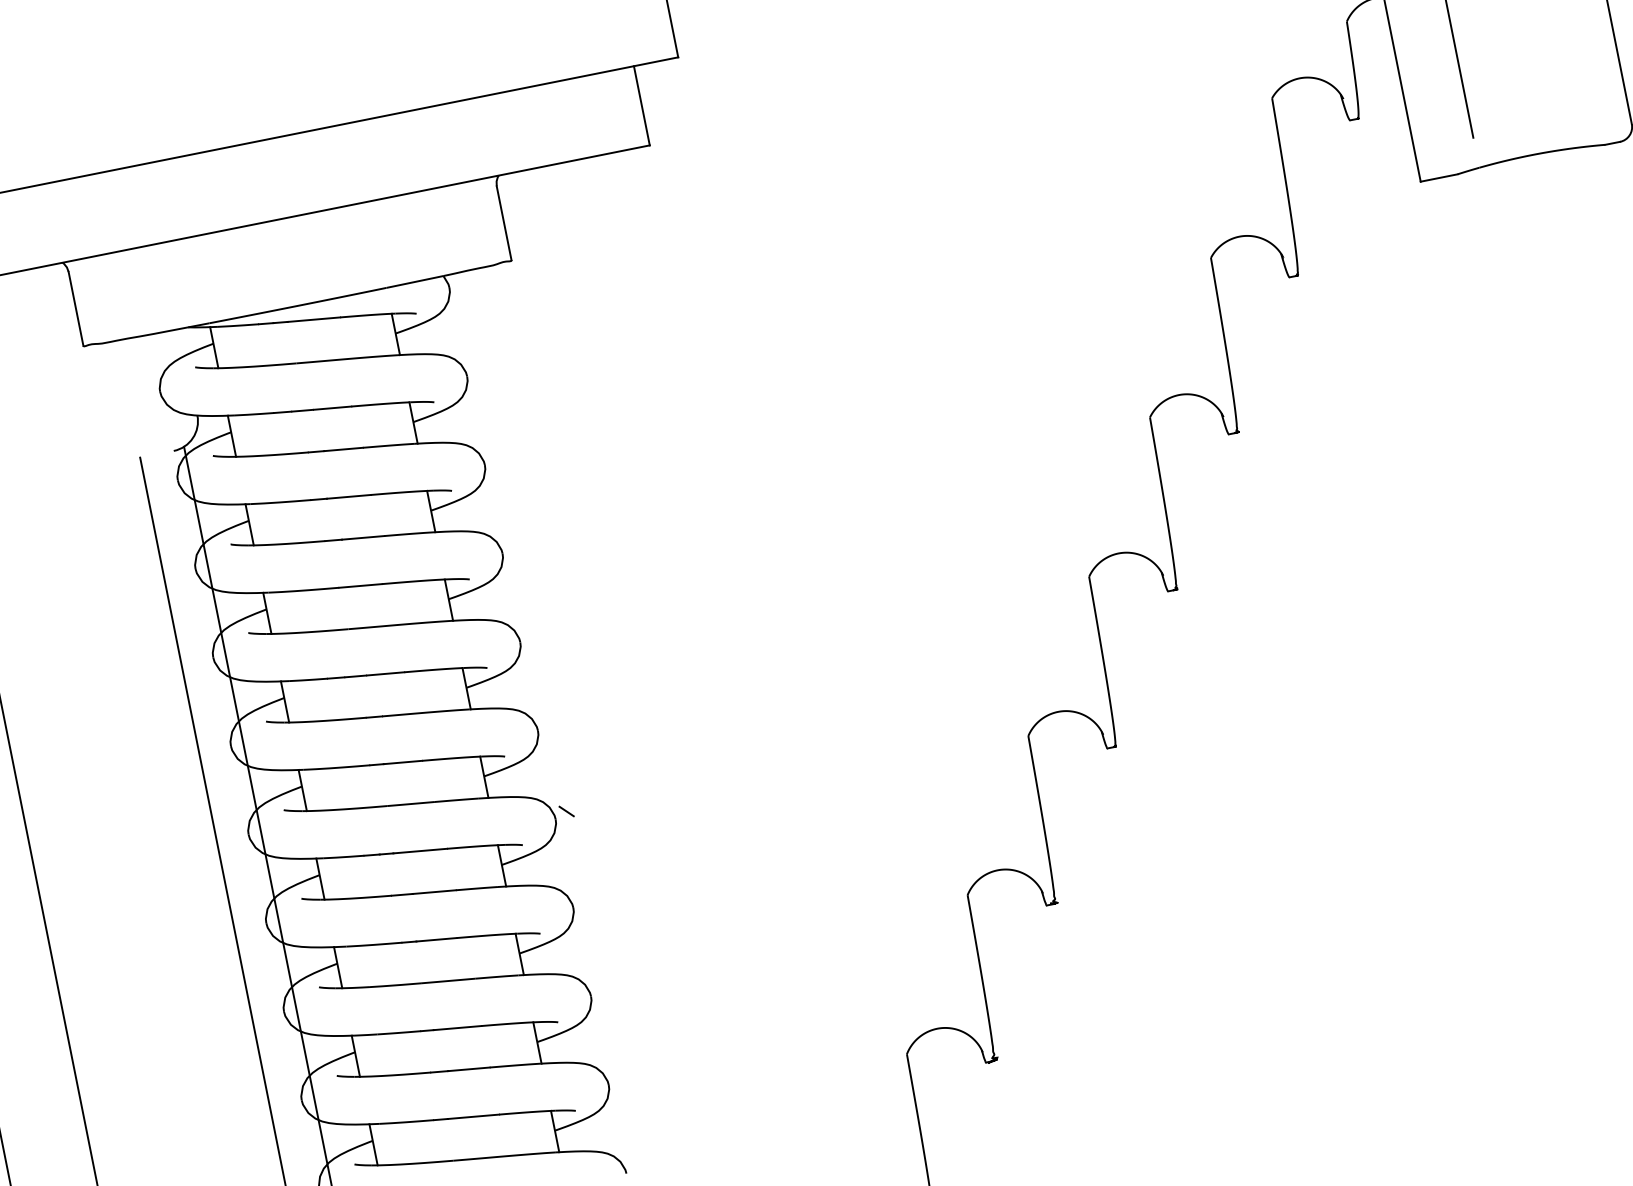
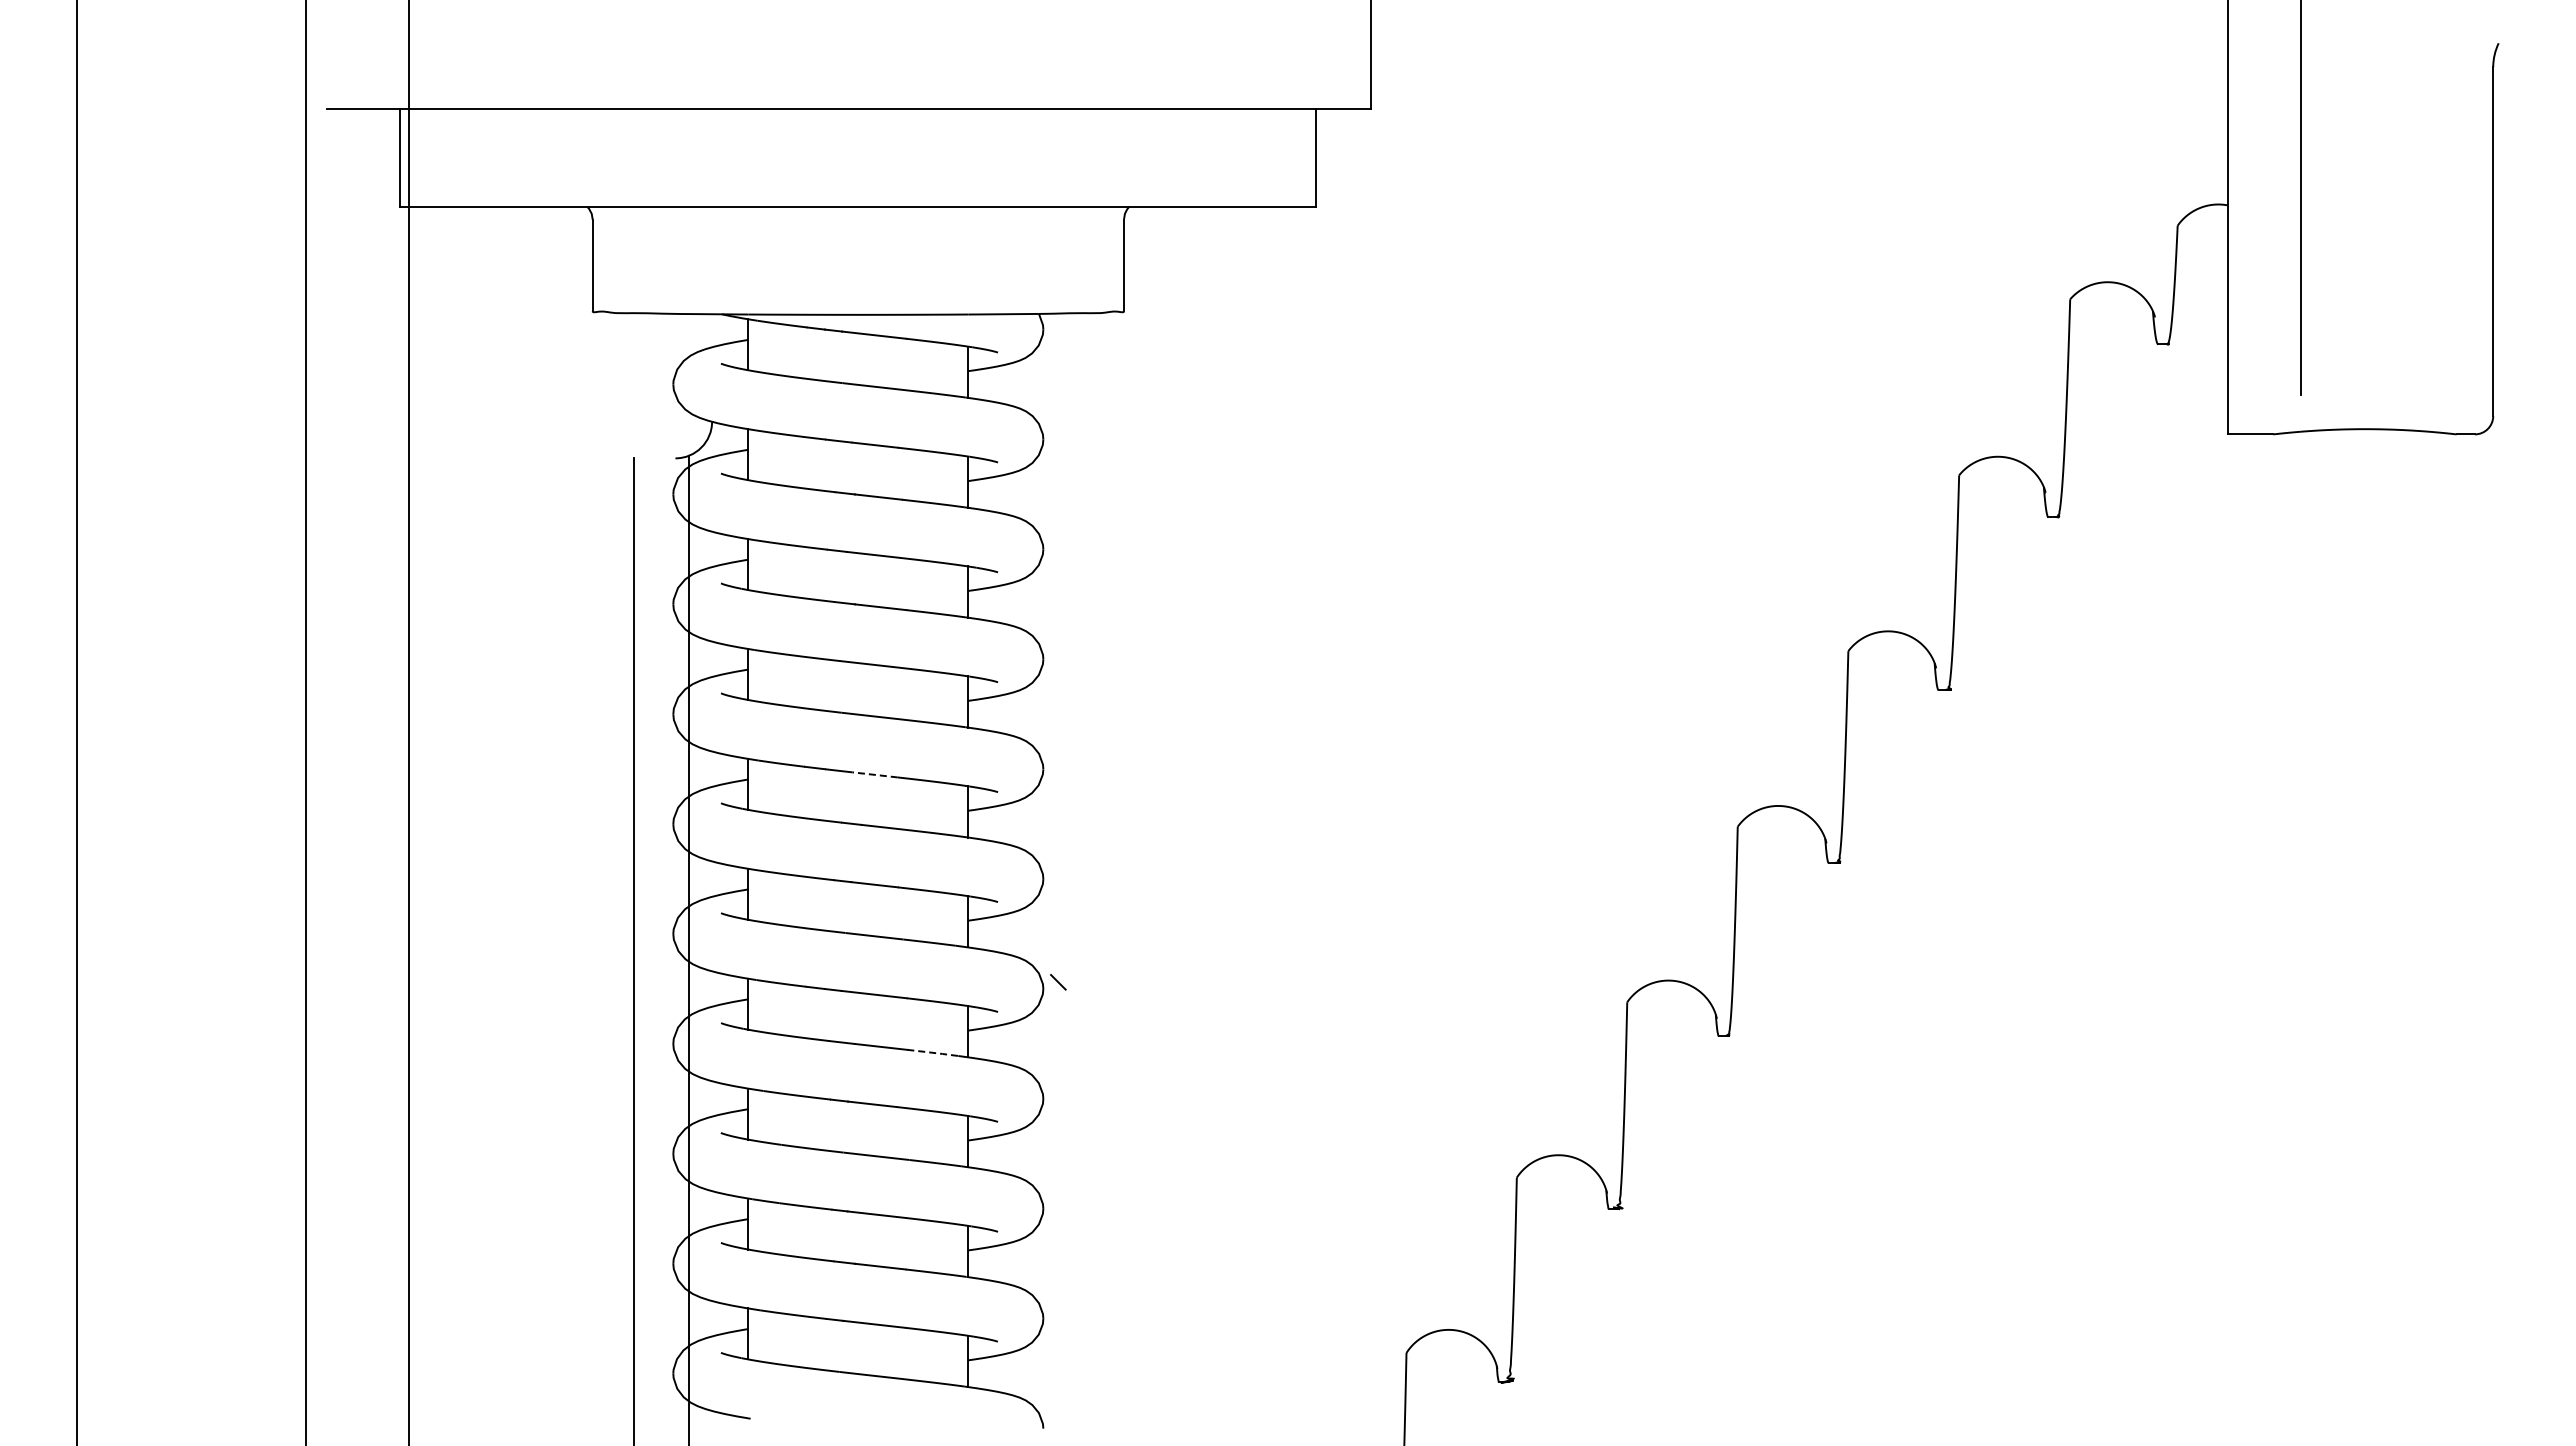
line: (385, 673) -> (875, 774), solid -> dashed
line: (477, 888) -> (933, 1052), solid -> dashed

